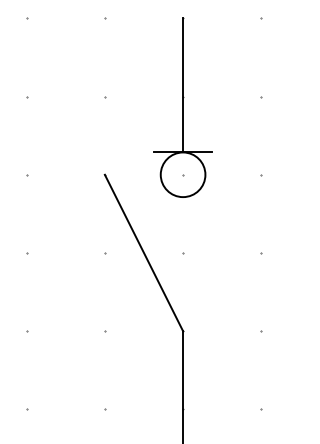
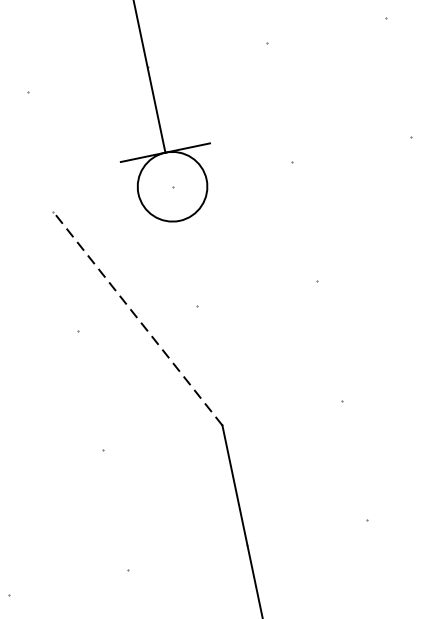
line: (143, 252) -> (136, 317), solid -> dashed

